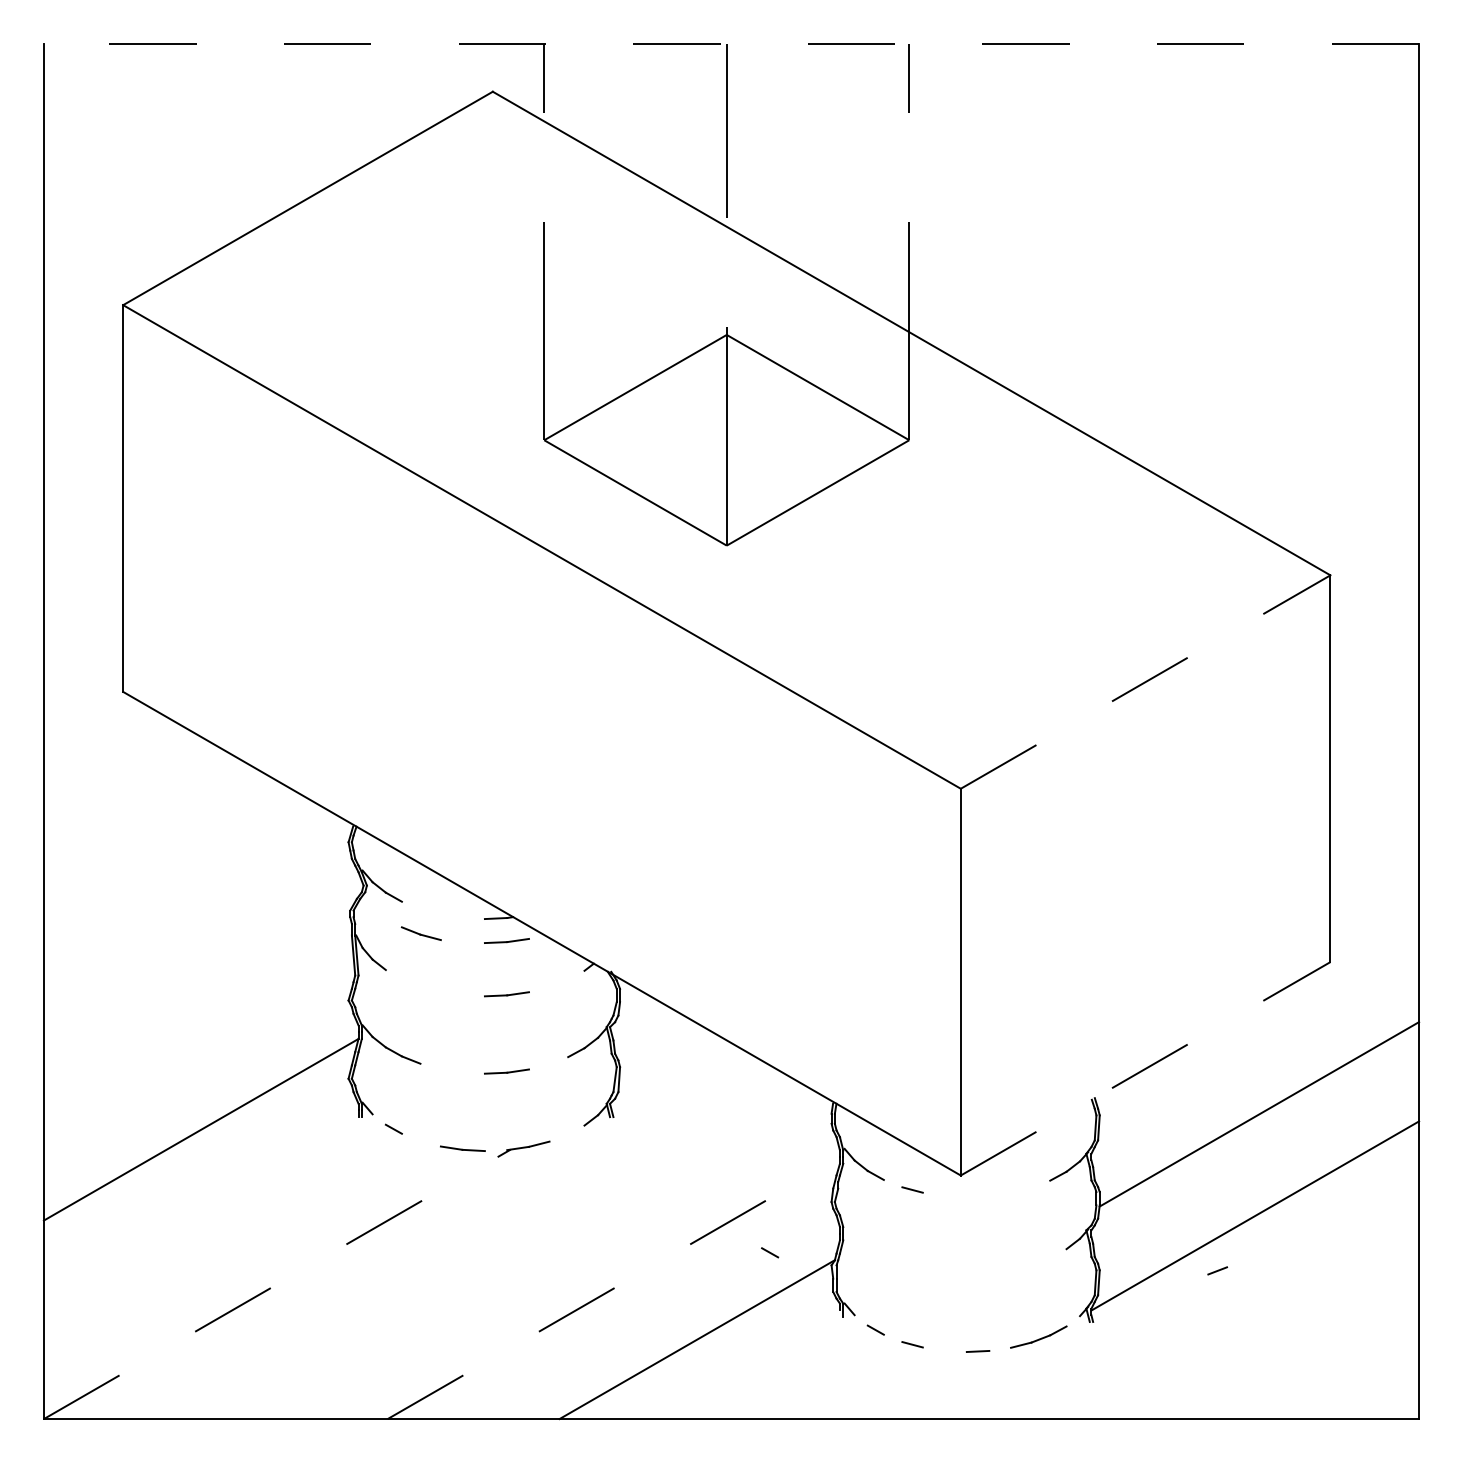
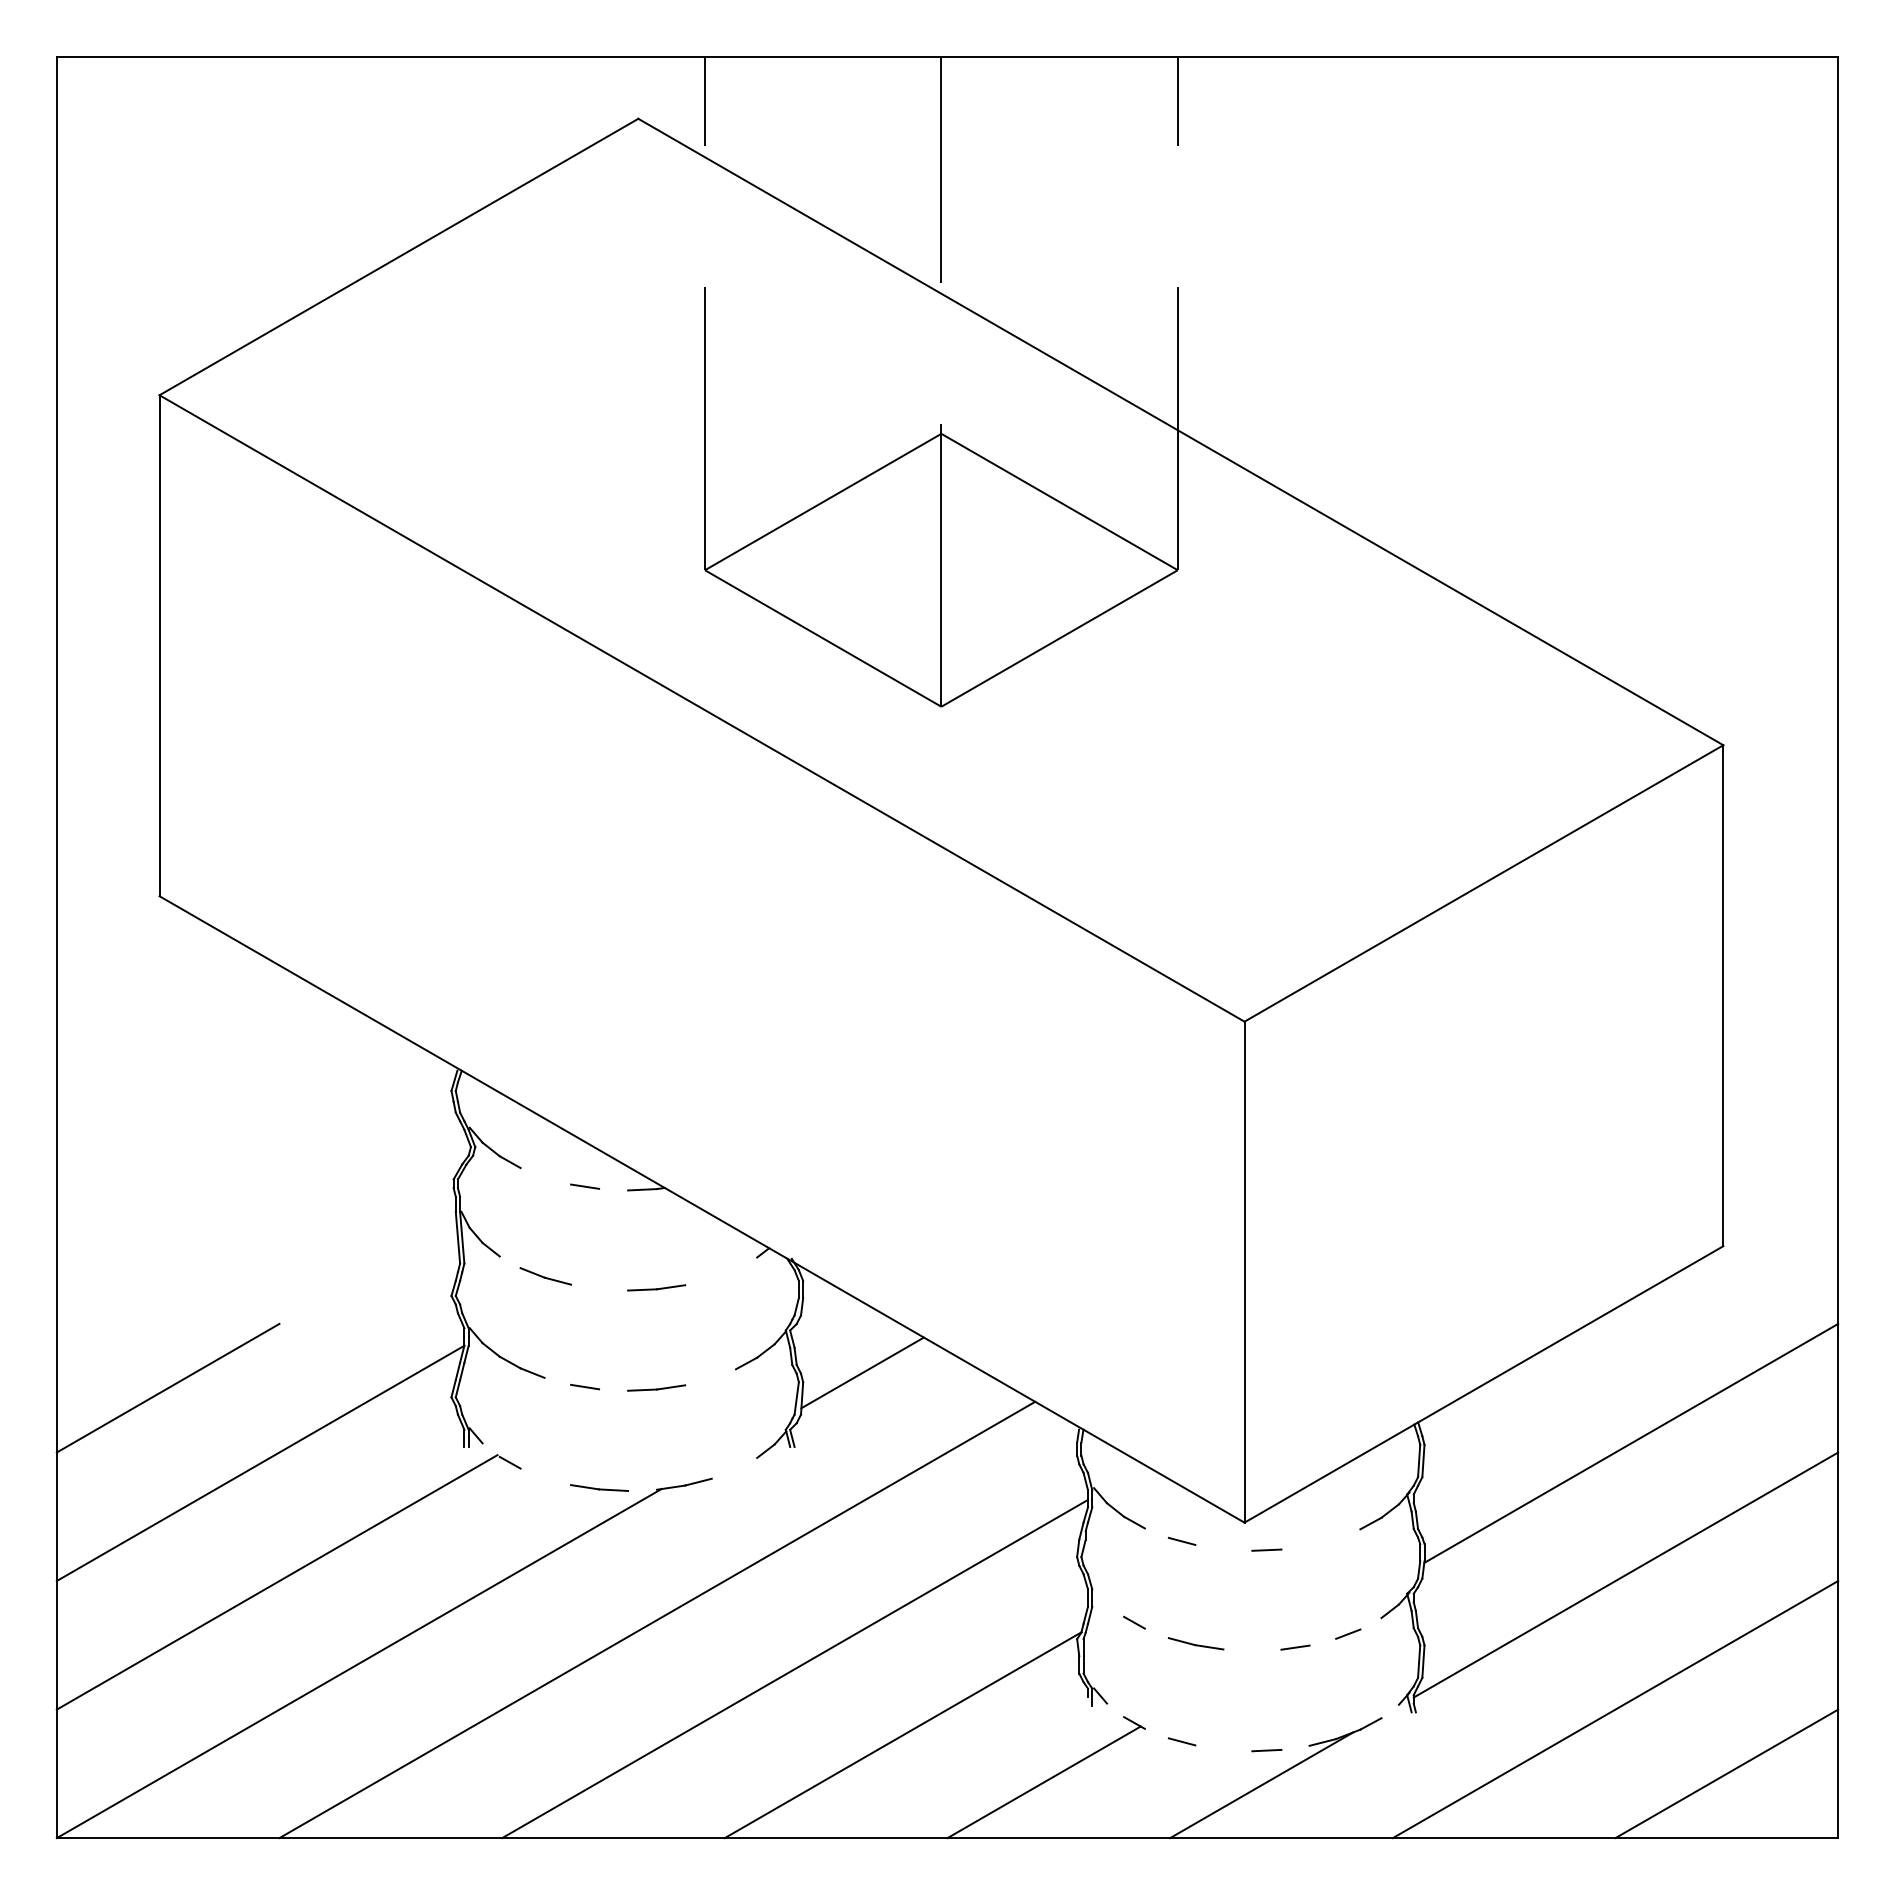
line: (731, 43) -> (947, 56), dashed -> solid
line: (1146, 682) -> (1484, 883), dashed -> solid
line: (452, 916) -> (585, 1186), added
part: (421, 933) -> (545, 1276), moved
part: (506, 940) -> (656, 1218), removed
line: (665, 1059) -> (862, 1372), added
line: (1146, 1068) -> (1484, 1384), dashed -> solid
line: (452, 1070) -> (585, 1386), added
line: (129, 1071) -> (167, 1387), added
line: (977, 1196) -> (1266, 1549), added
line: (213, 1221) -> (276, 1582), added
line: (507, 1250) -> (657, 1619), added
line: (770, 1252) -> (1134, 1622), moved
part: (922, 1268) -> (1195, 1643), added
line: (1217, 1270) -> (1348, 1633), moved
line: (1000, 1271) -> (1295, 1647), added
line: (277, 1284) -> (359, 1663), dashed -> solid
line: (614, 1288) -> (795, 1668), dashed -> solid
line: (1247, 1319) -> (1615, 1709), added
line: (1332, 1369) -> (1726, 1773), added
line: (805, 1376) -> (1043, 1782), added
line: (973, 1378) -> (1261, 1785), added

